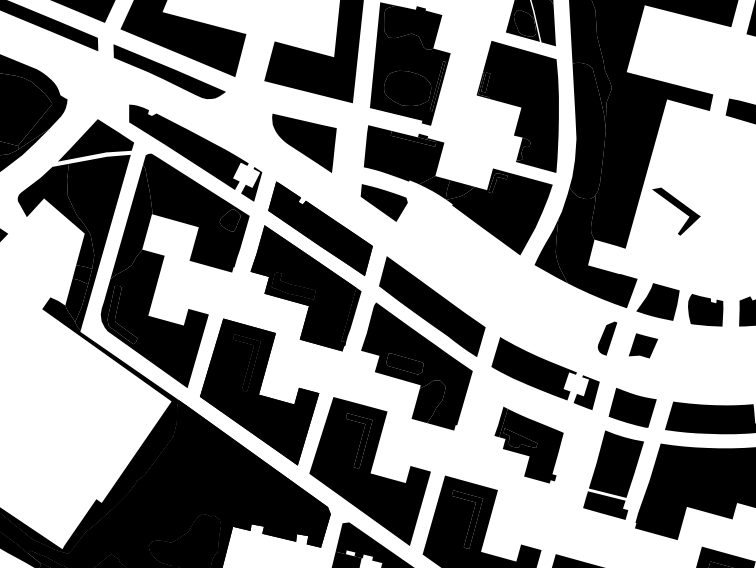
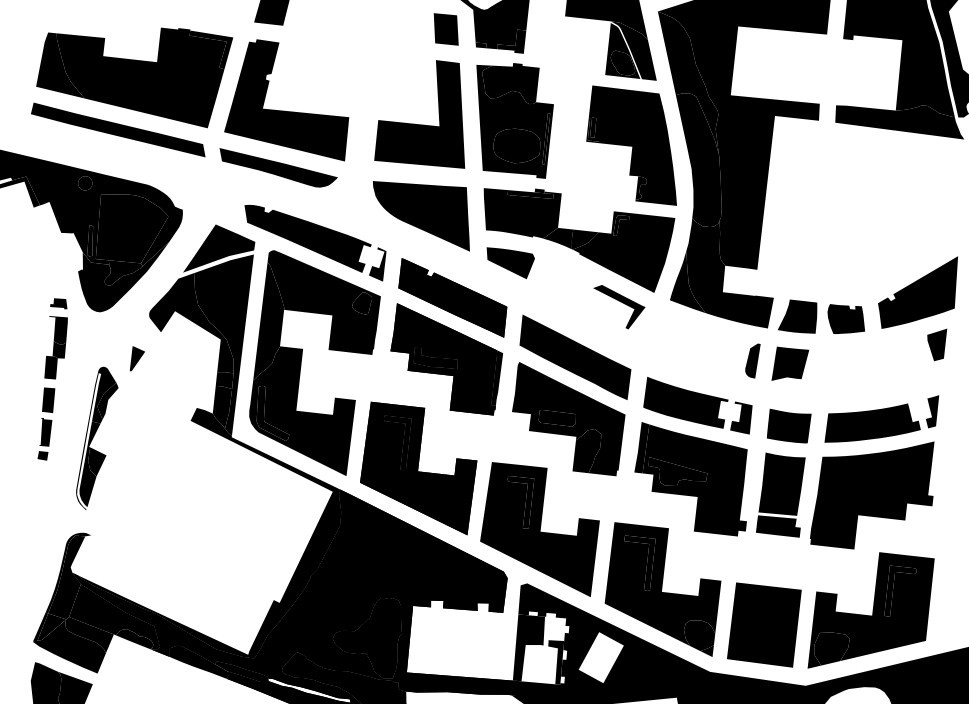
part: (302, 143) -> (421, 216), size x1.43
part: (675, 212) -> (619, 307), moved
part: (643, 346) -> (790, 363), size x1.43
part: (526, 445) -> (690, 479), size x1.67

